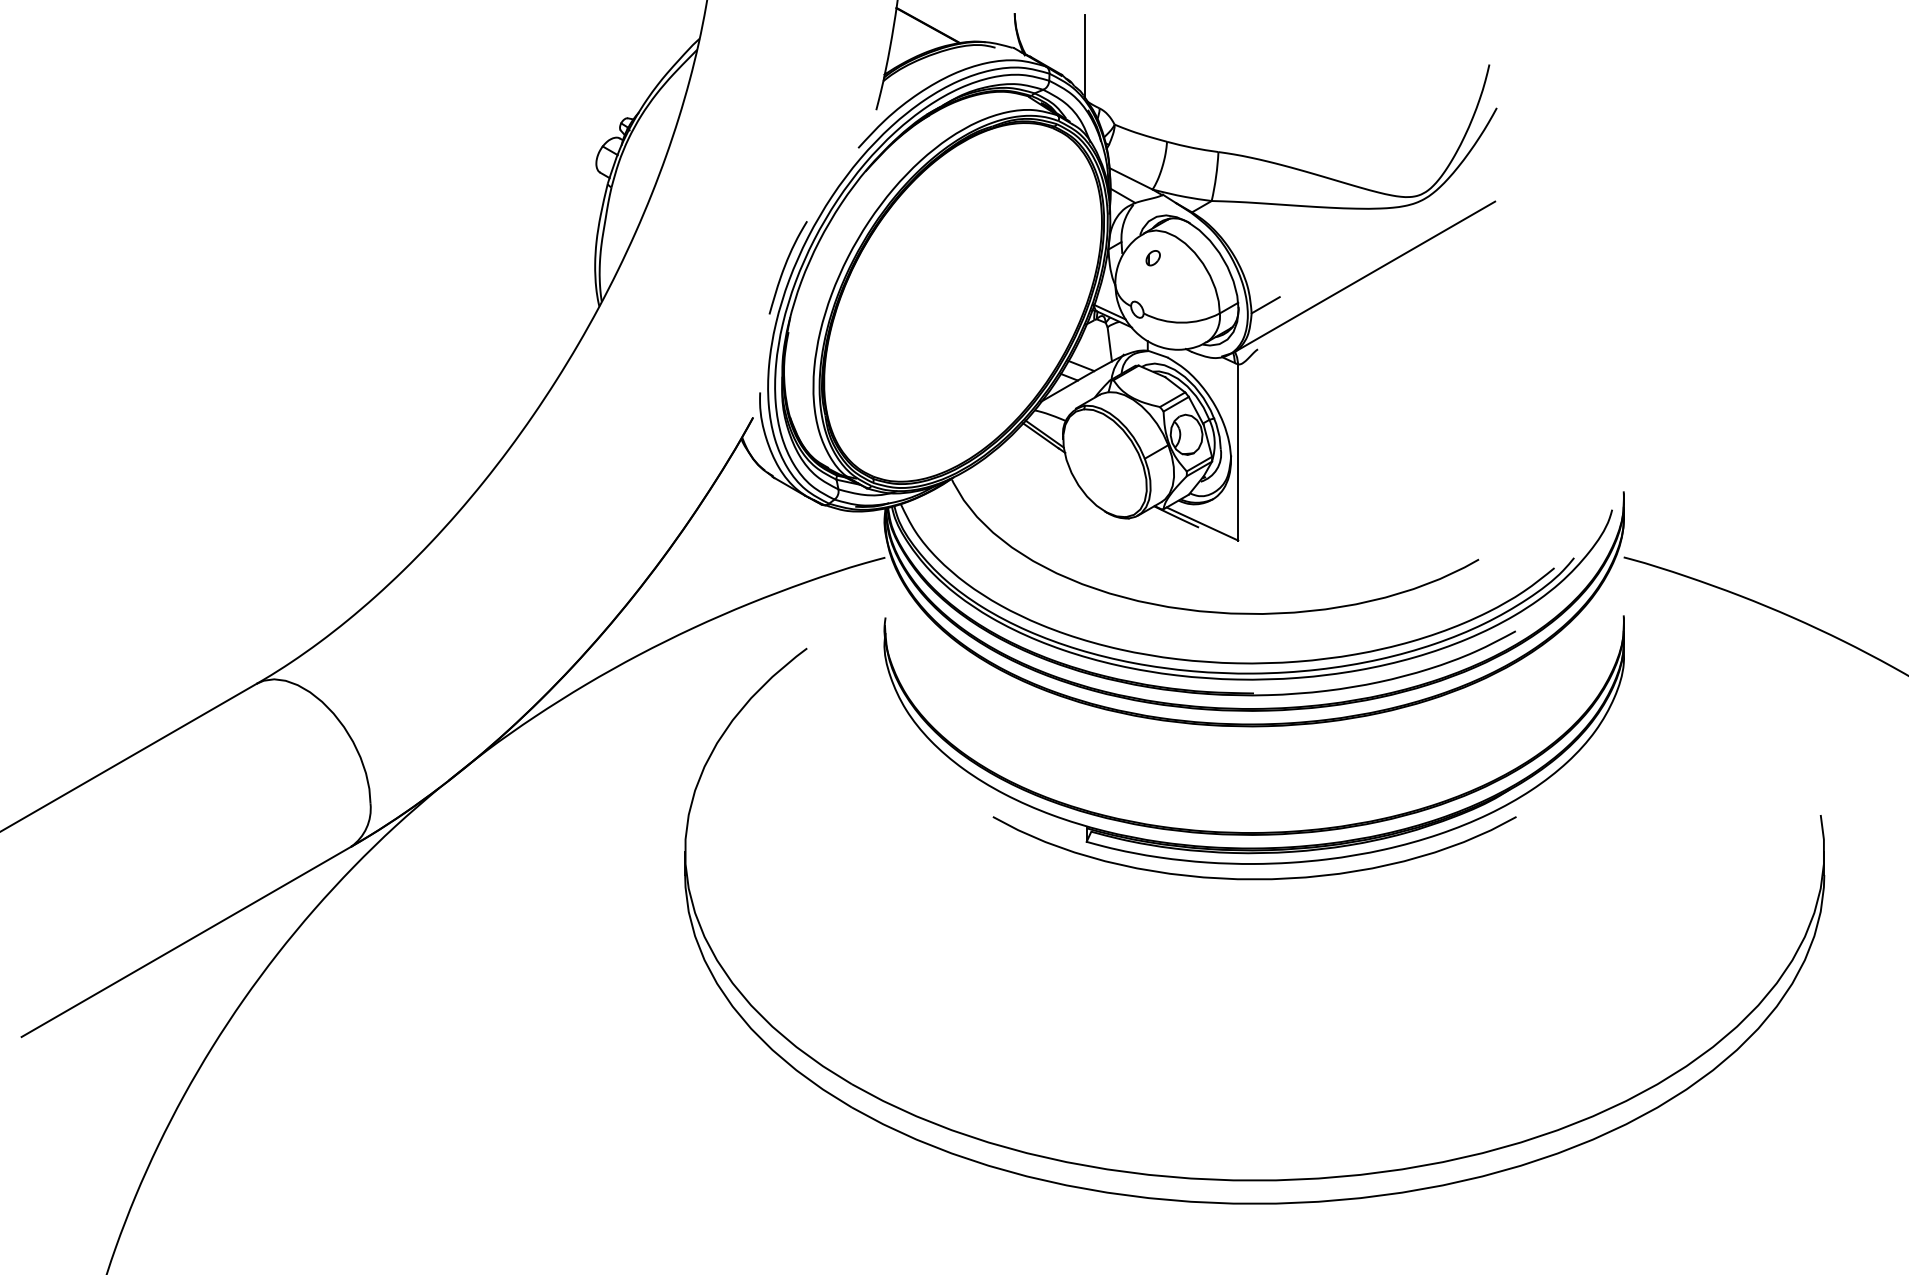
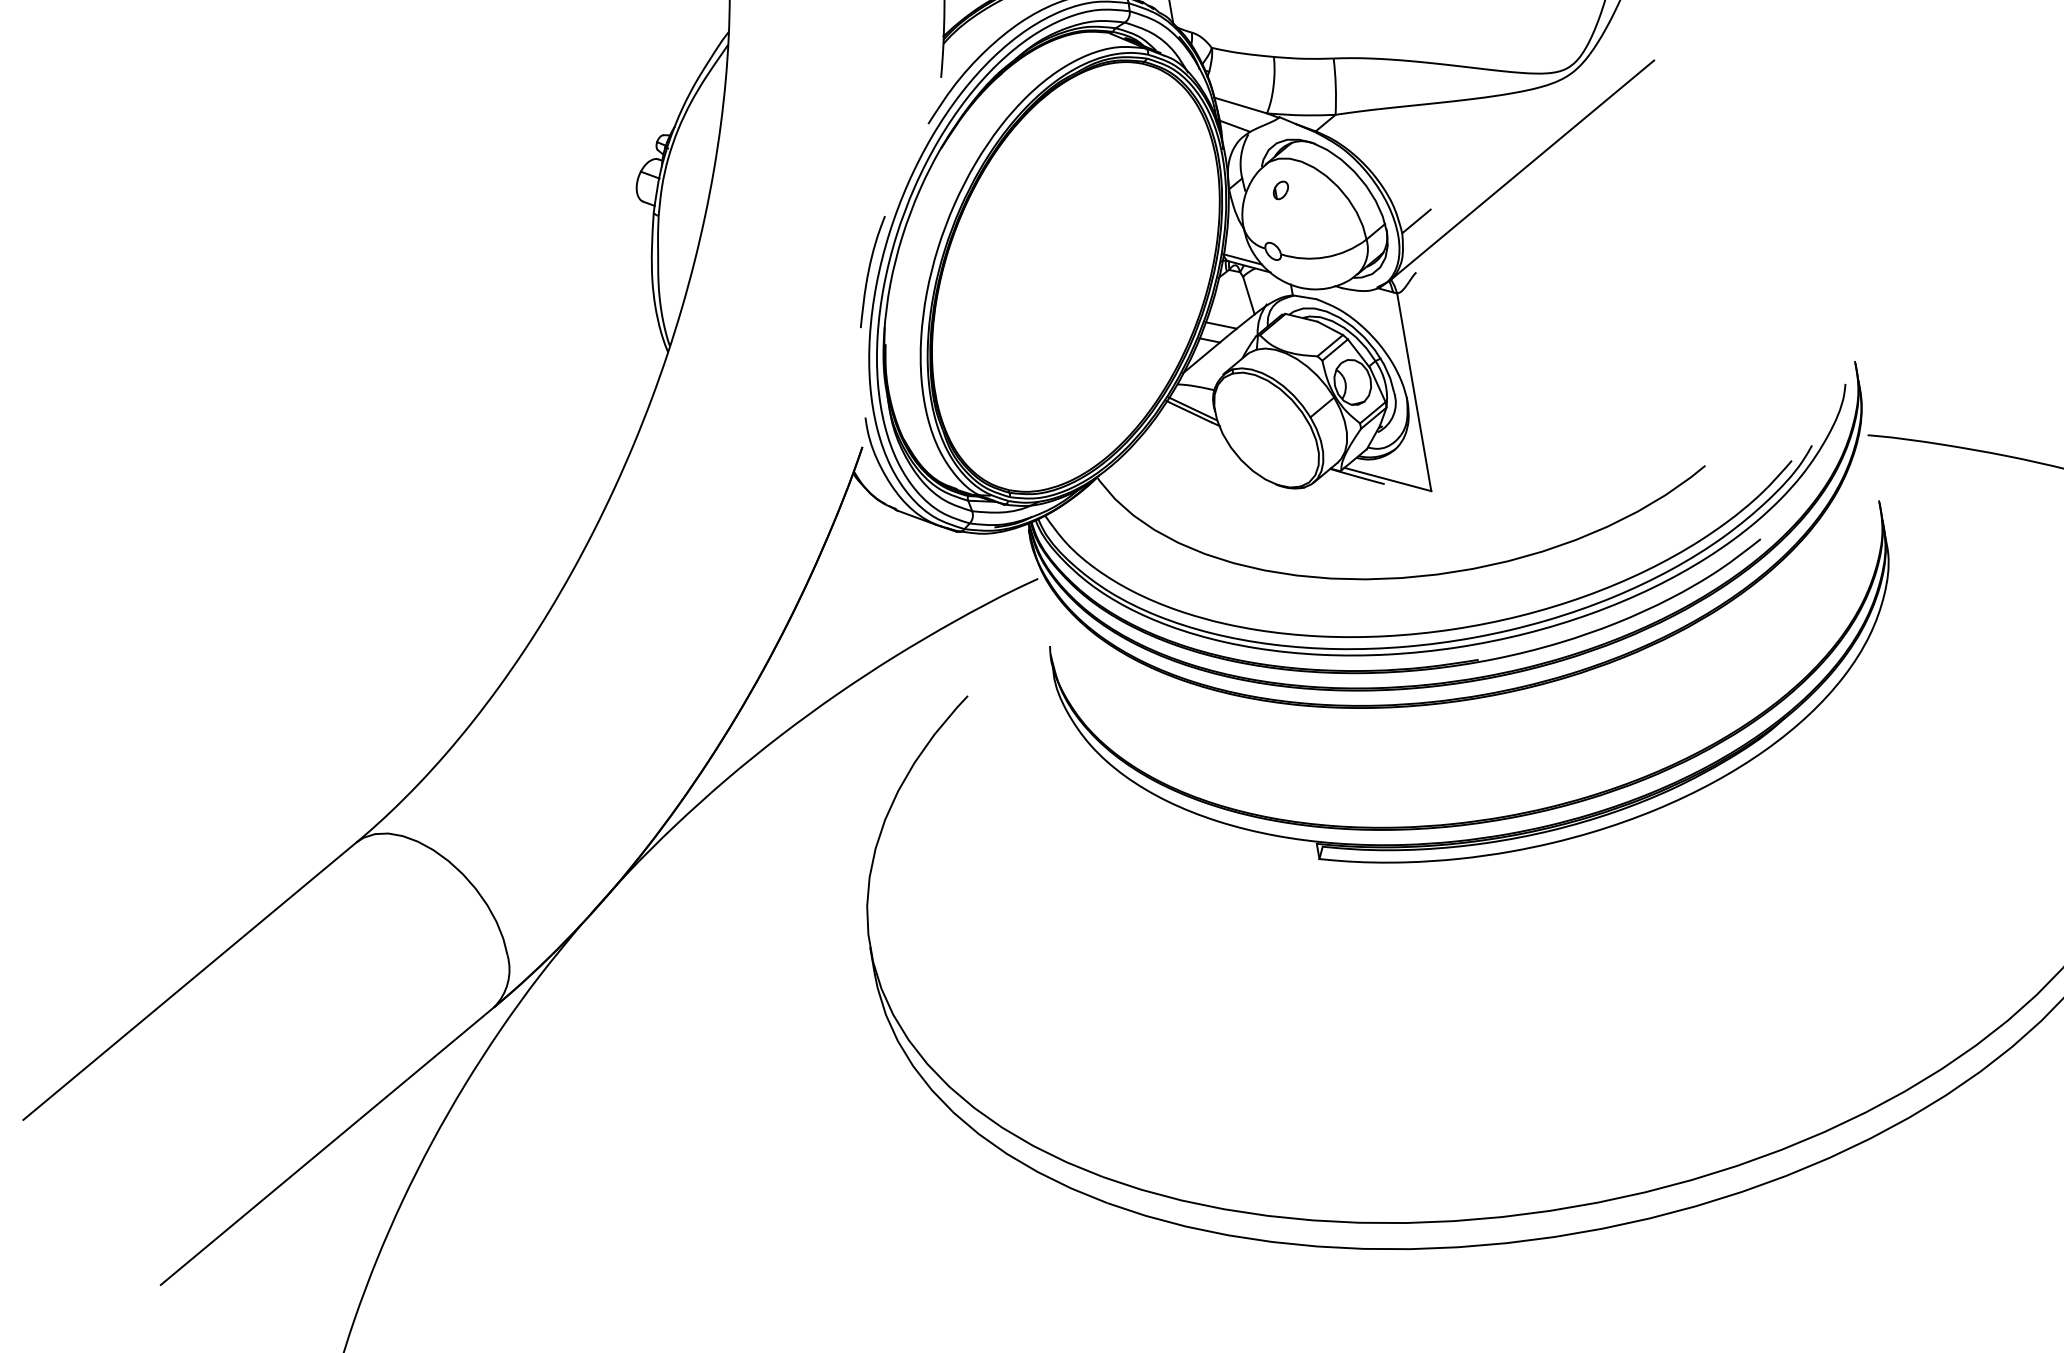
curve: (1254, 878) -> (1515, 867), removed

